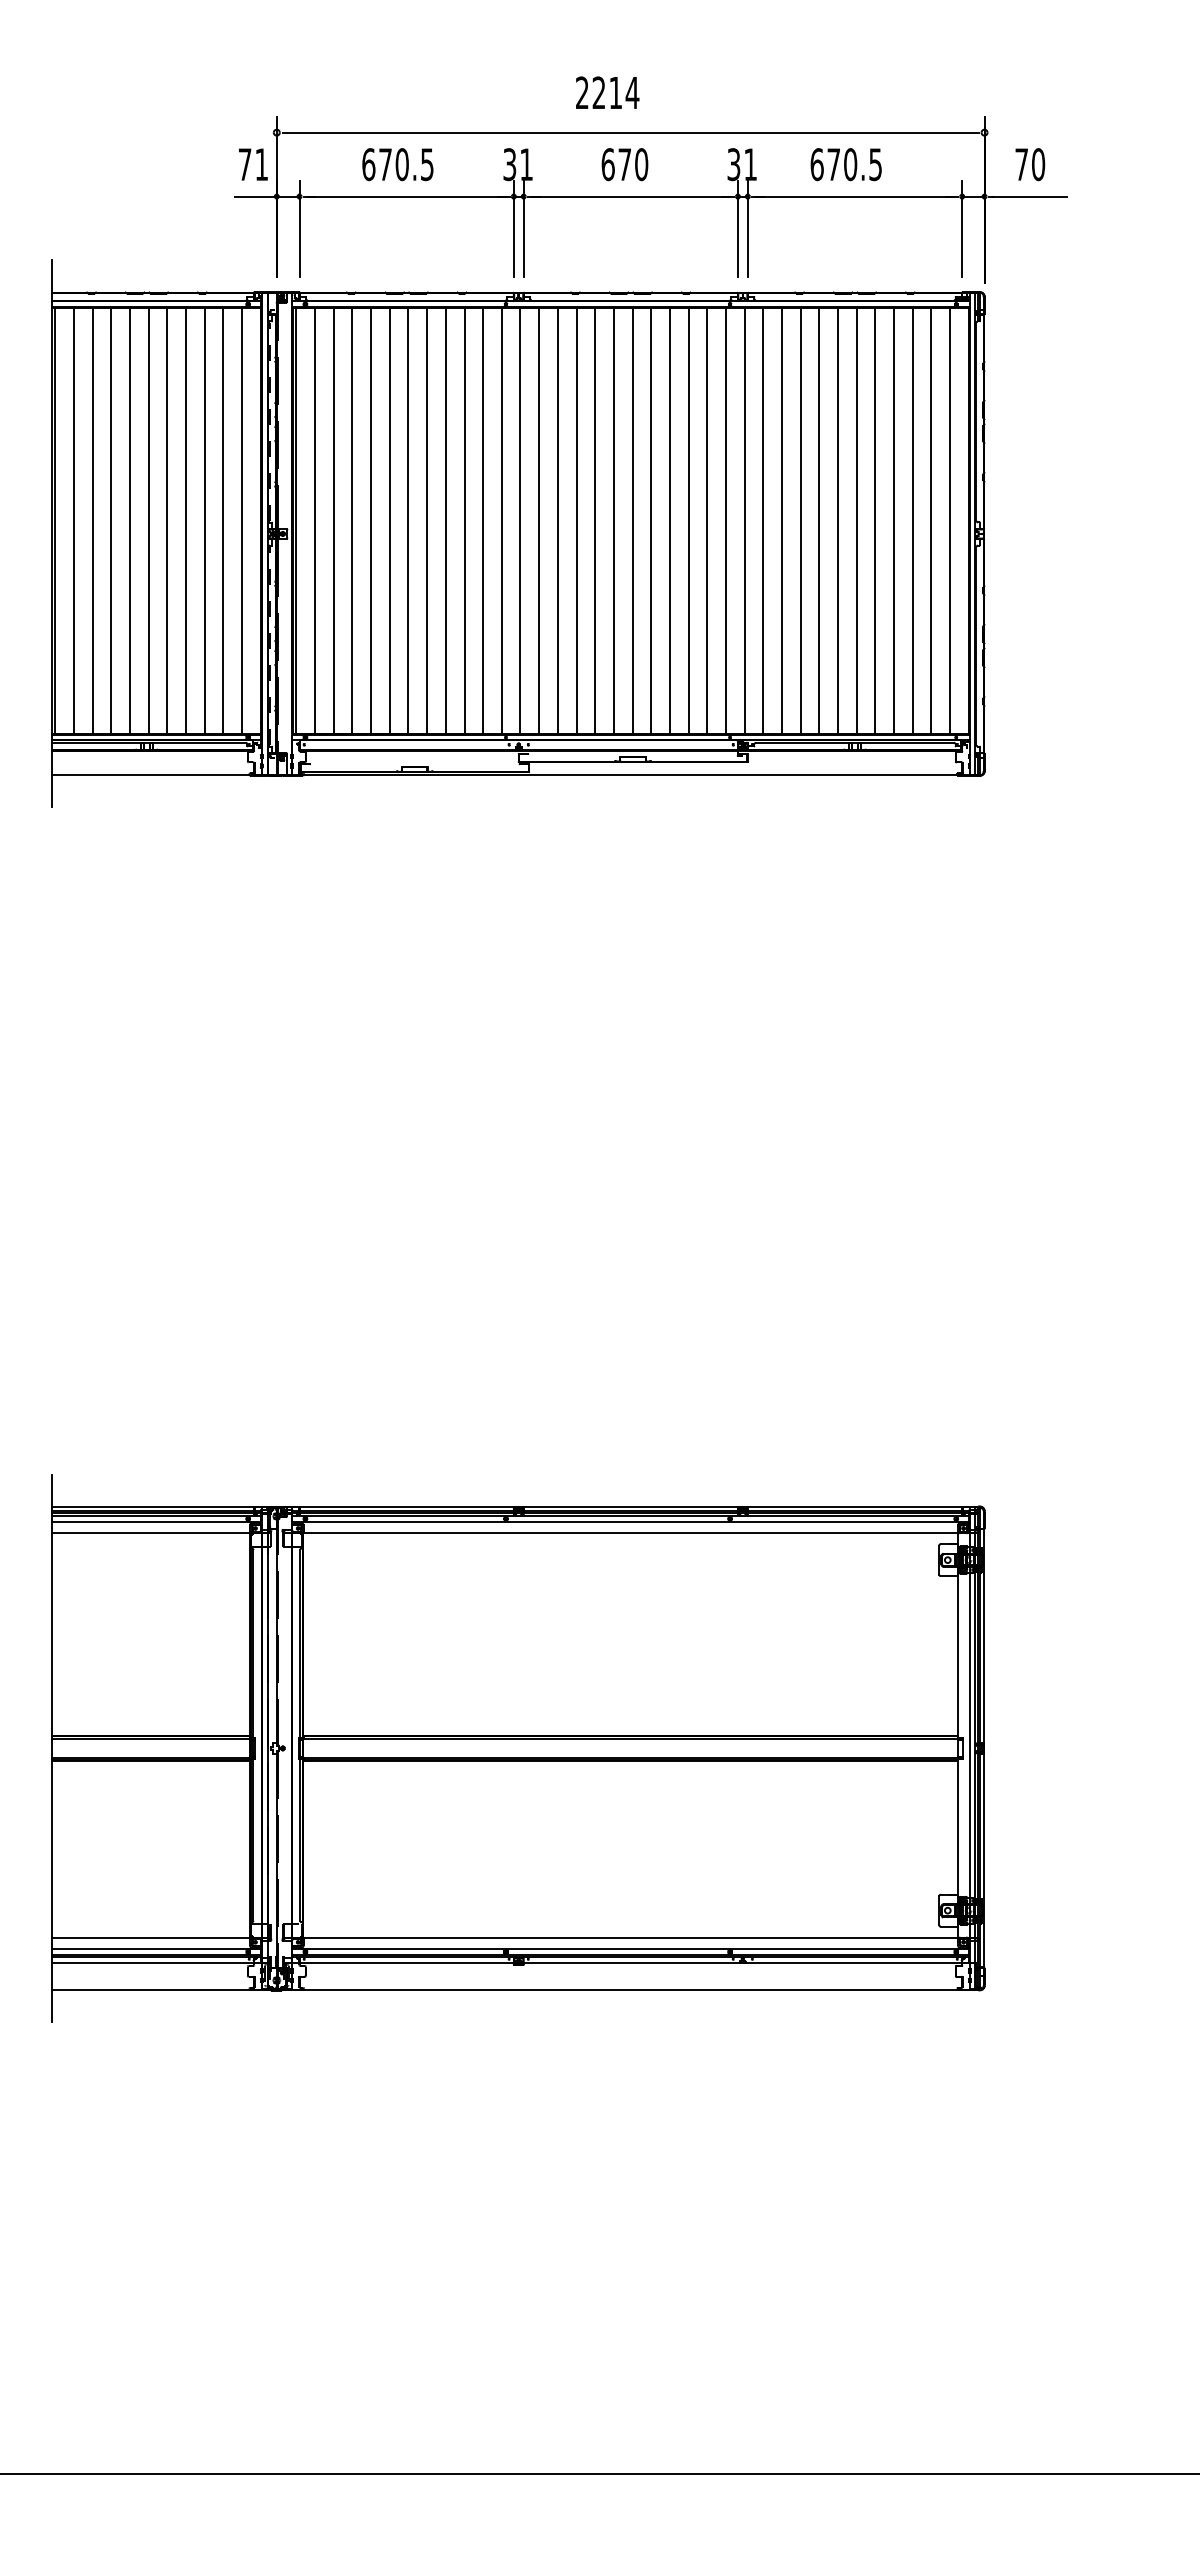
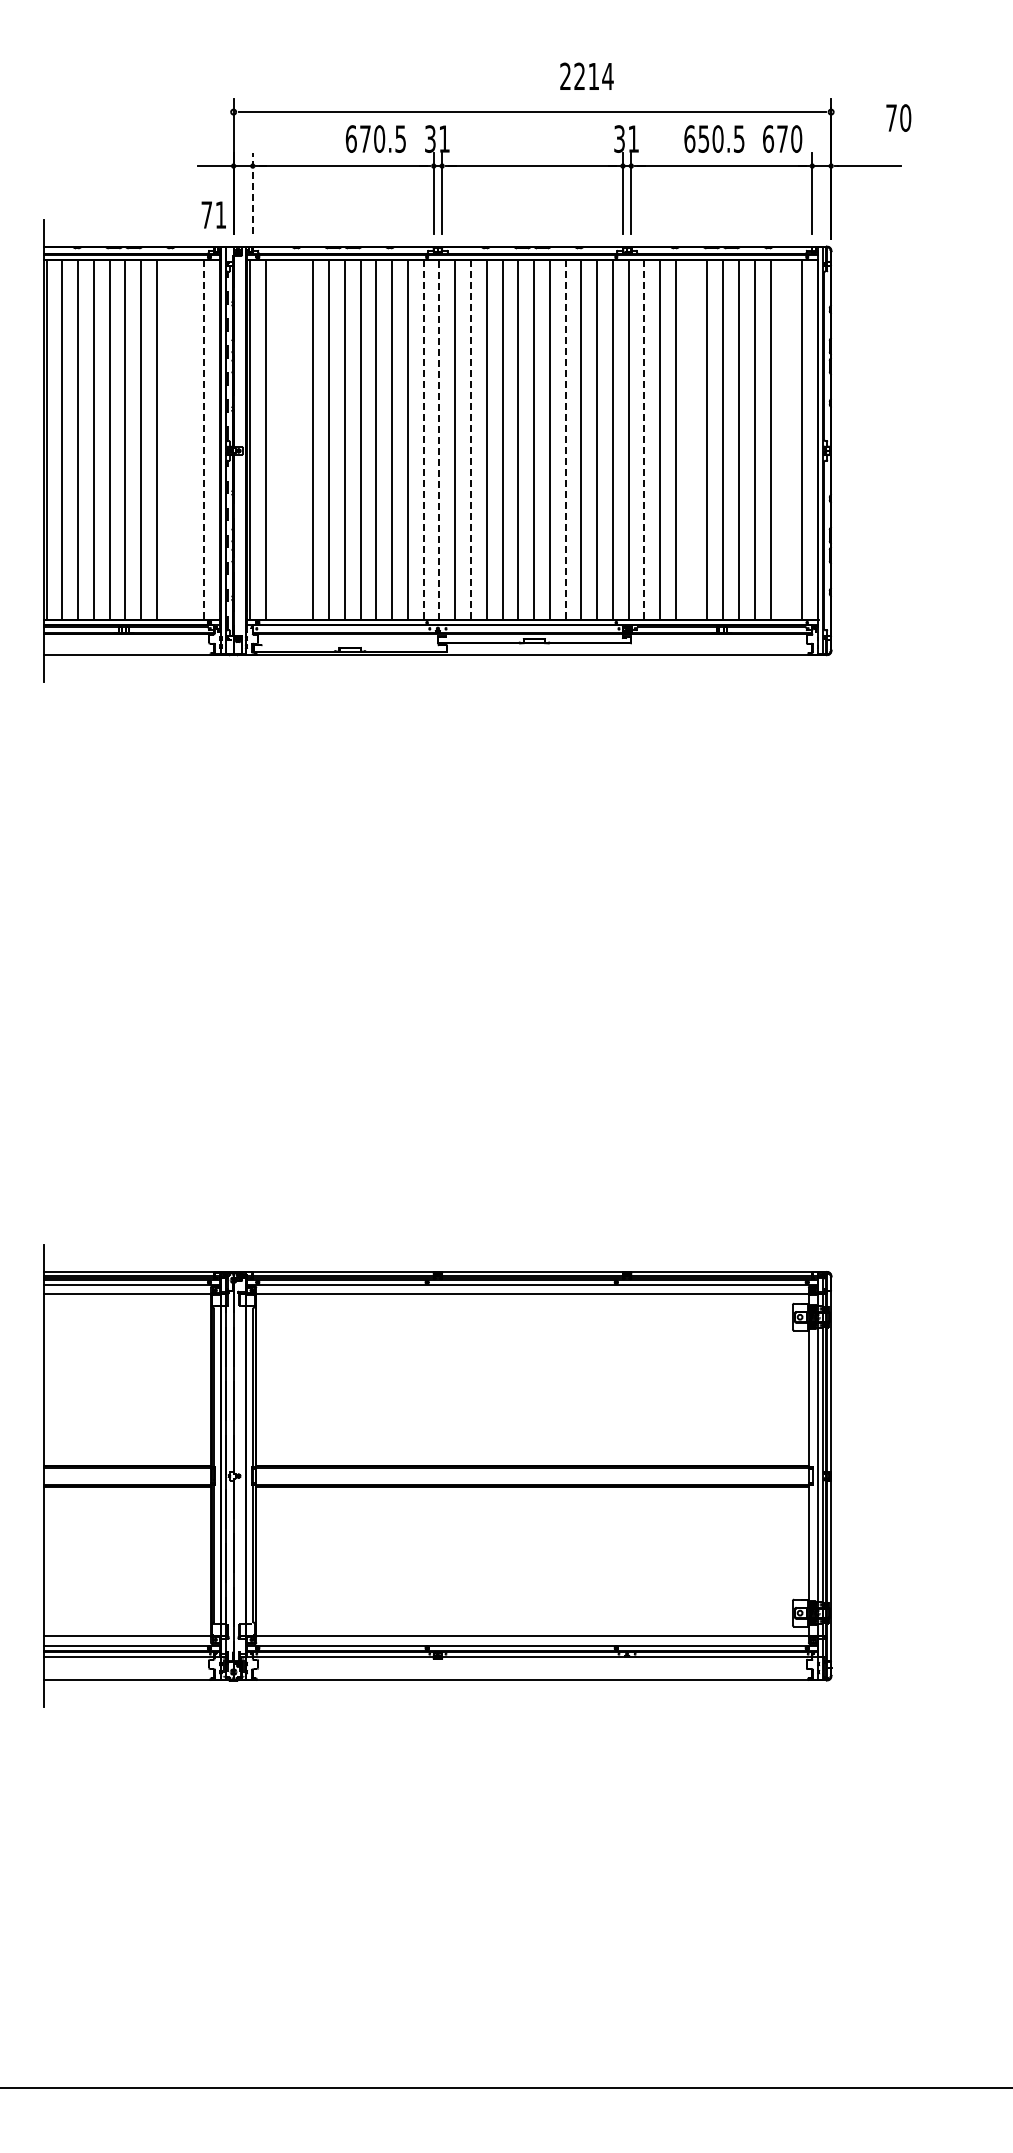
text: (607, 91) -> (586, 75), moved
text: (252, 163) -> (213, 214), moved
text: (397, 163) -> (375, 138), moved
text: (624, 163) -> (782, 138), moved
text: (833, 163) -> (703, 138), 670.5 -> 650.5
text: (1029, 163) -> (898, 117), moved
line: (299, 229) -> (252, 193), solid -> dashed
line: (204, 520) -> (172, 439), removed
line: (223, 520) -> (188, 439), removed
line: (333, 520) -> (281, 439), removed
line: (352, 520) -> (297, 439), removed
line: (520, 520) -> (439, 439), solid -> dashed
line: (819, 520) -> (691, 439), removed
line: (931, 520) -> (786, 439), removed
line: (242, 521) -> (204, 440), solid -> dashed
line: (501, 521) -> (423, 440), solid -> dashed
line: (557, 521) -> (470, 440), solid -> dashed
line: (669, 521) -> (565, 440), solid -> dashed
line: (763, 521) -> (644, 440), solid -> dashed

